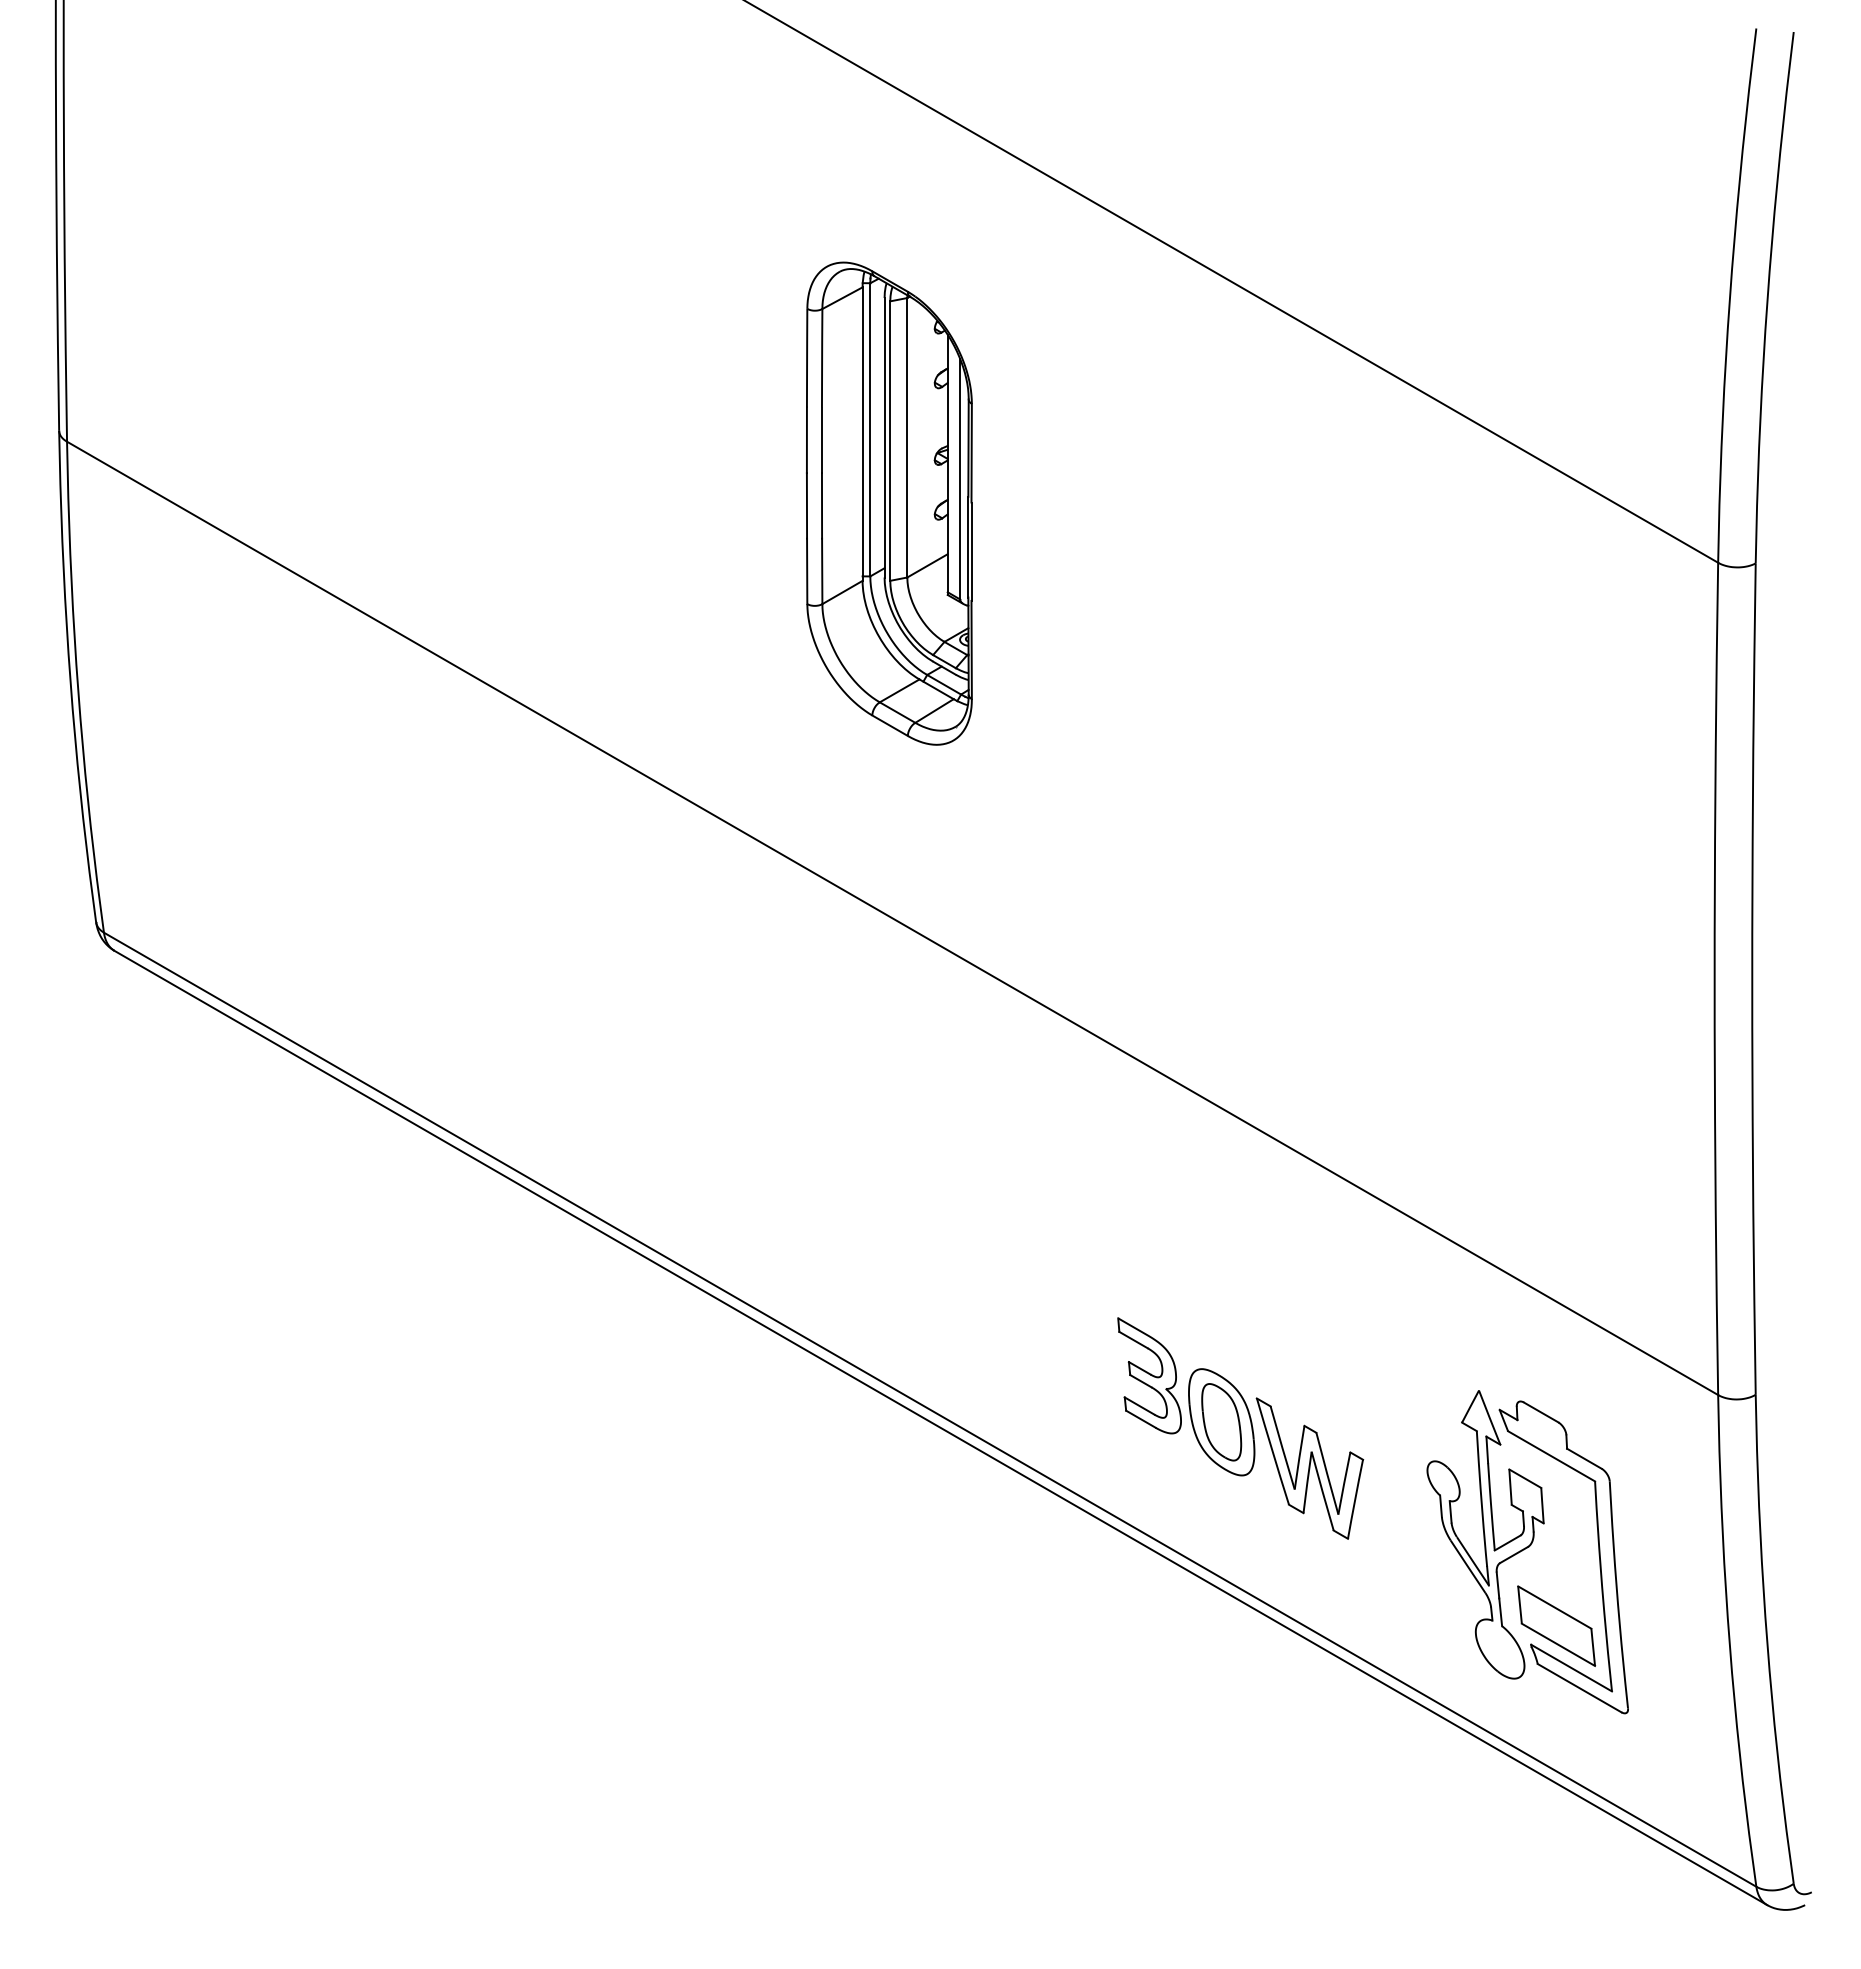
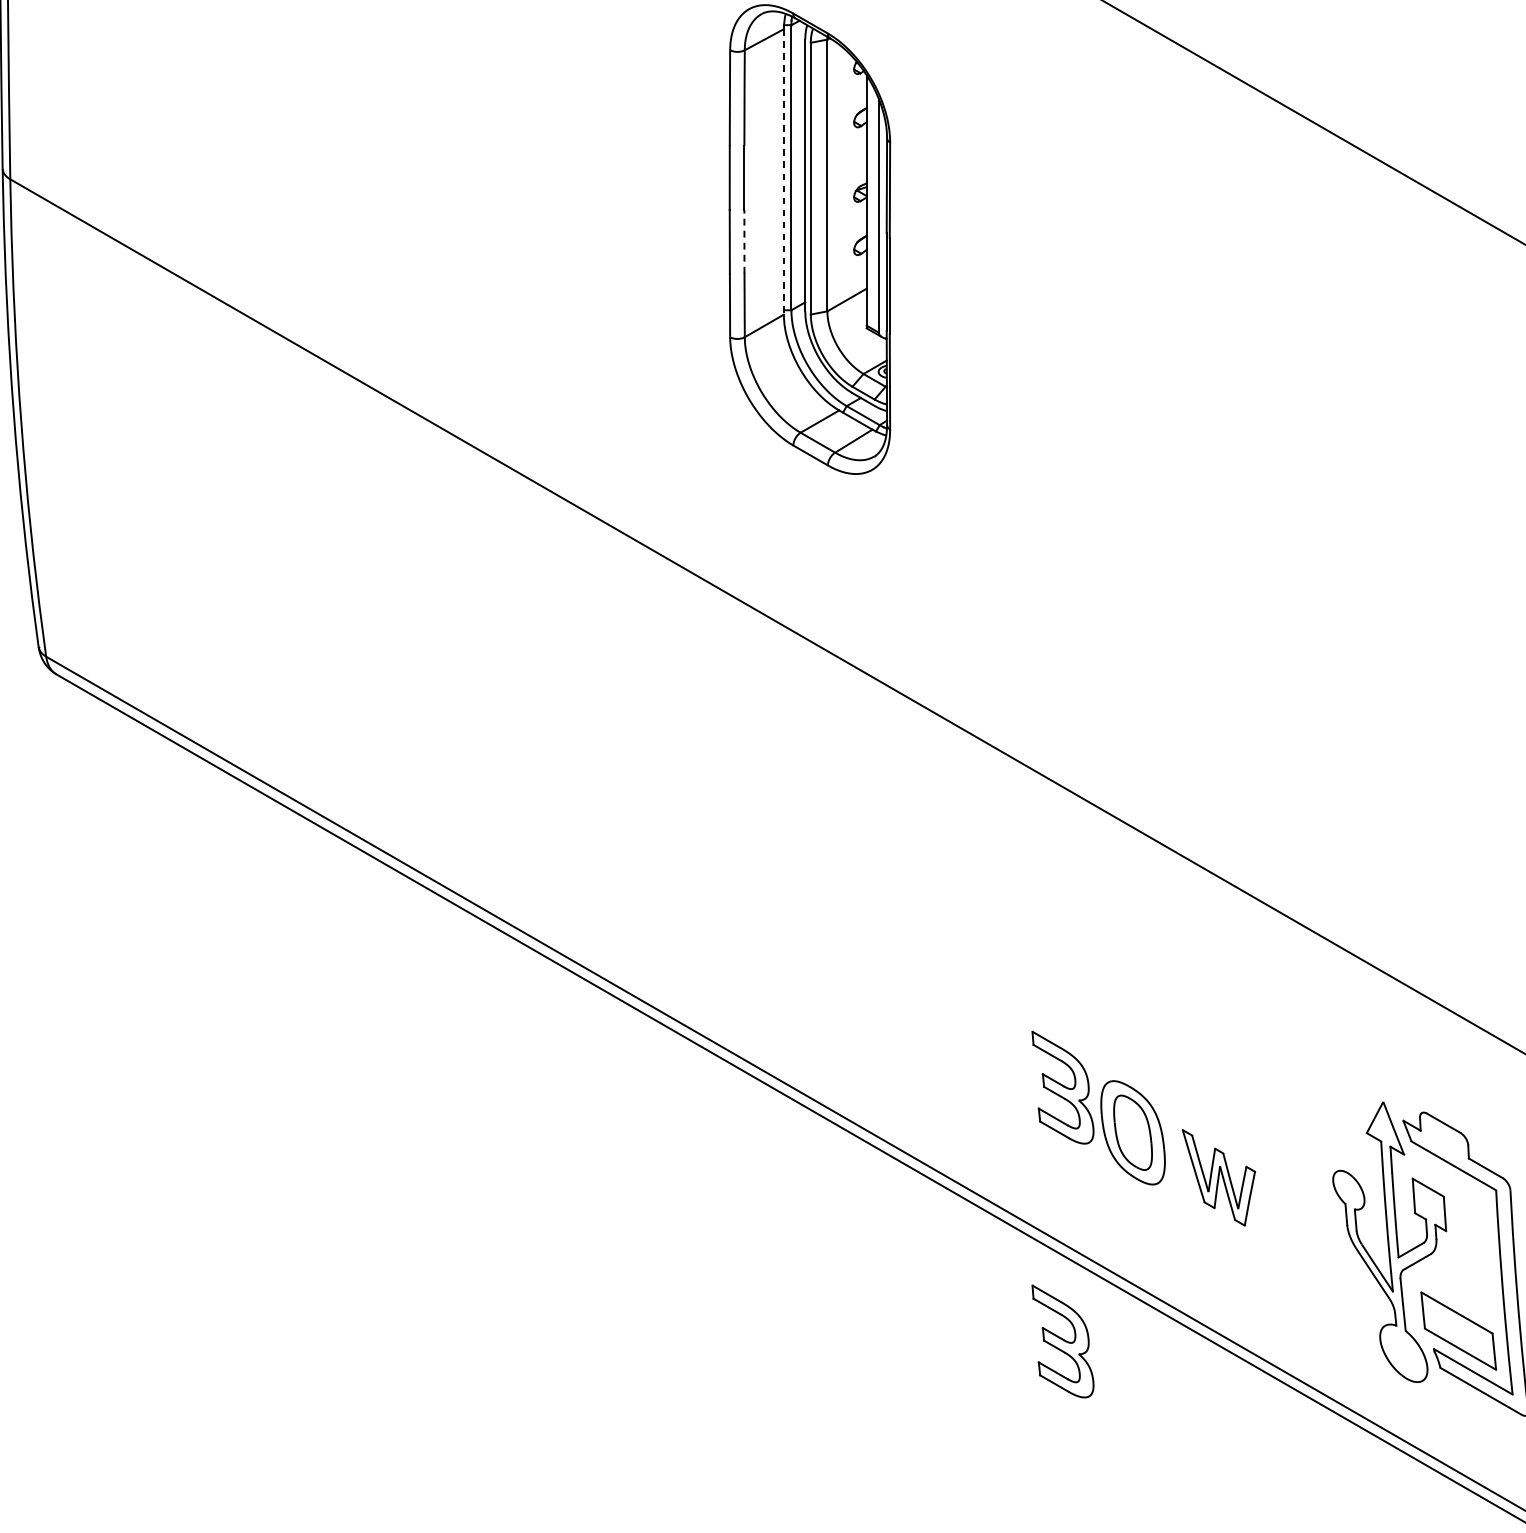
line: (862, 434) -> (783, 172), solid -> dashed
line: (822, 505) -> (744, 241), solid -> dashed
part: (1309, 1468) -> (1218, 1177), size x0.7
part: (1149, 1636) -> (1062, 1341), added

